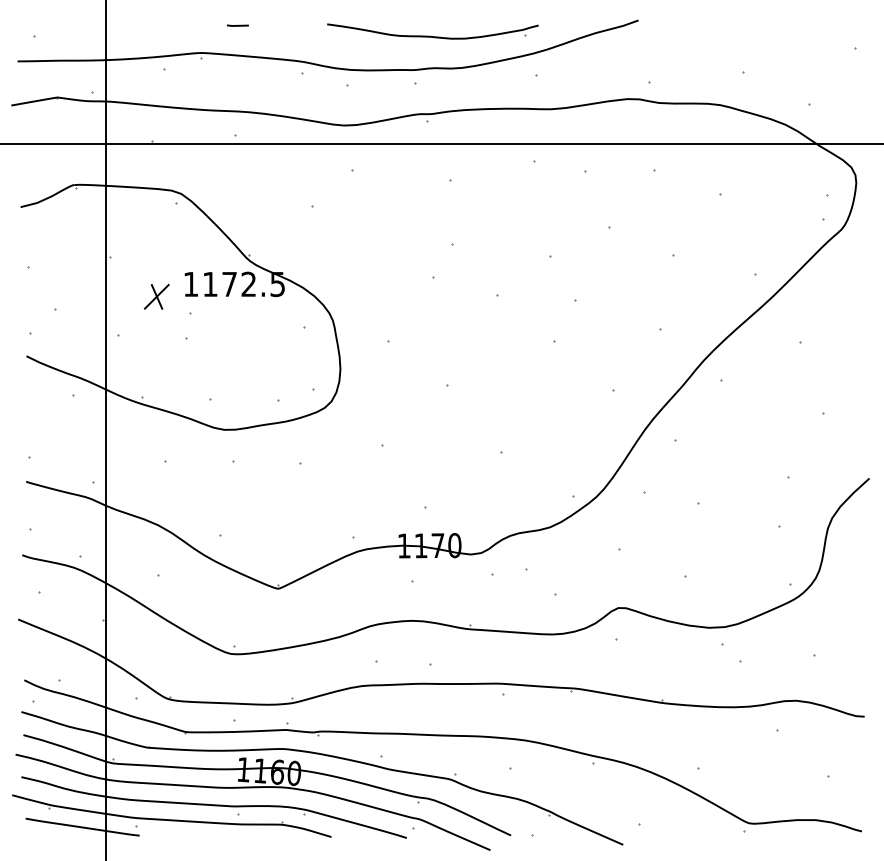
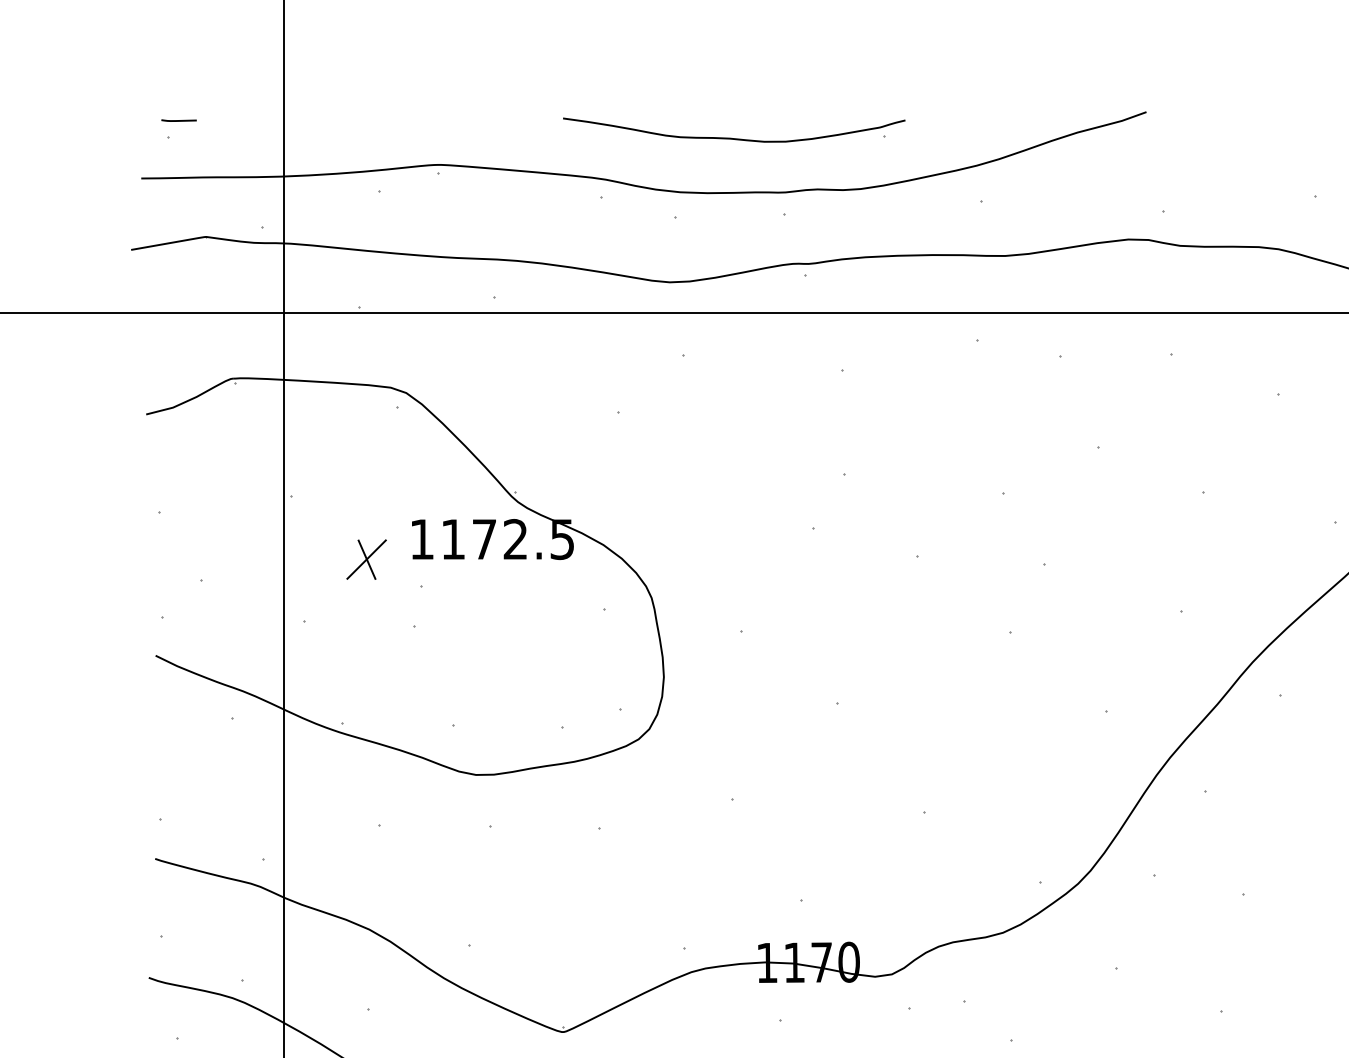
line: (237, 25) -> (178, 120), moved
part: (432, 31) -> (733, 130), moved

